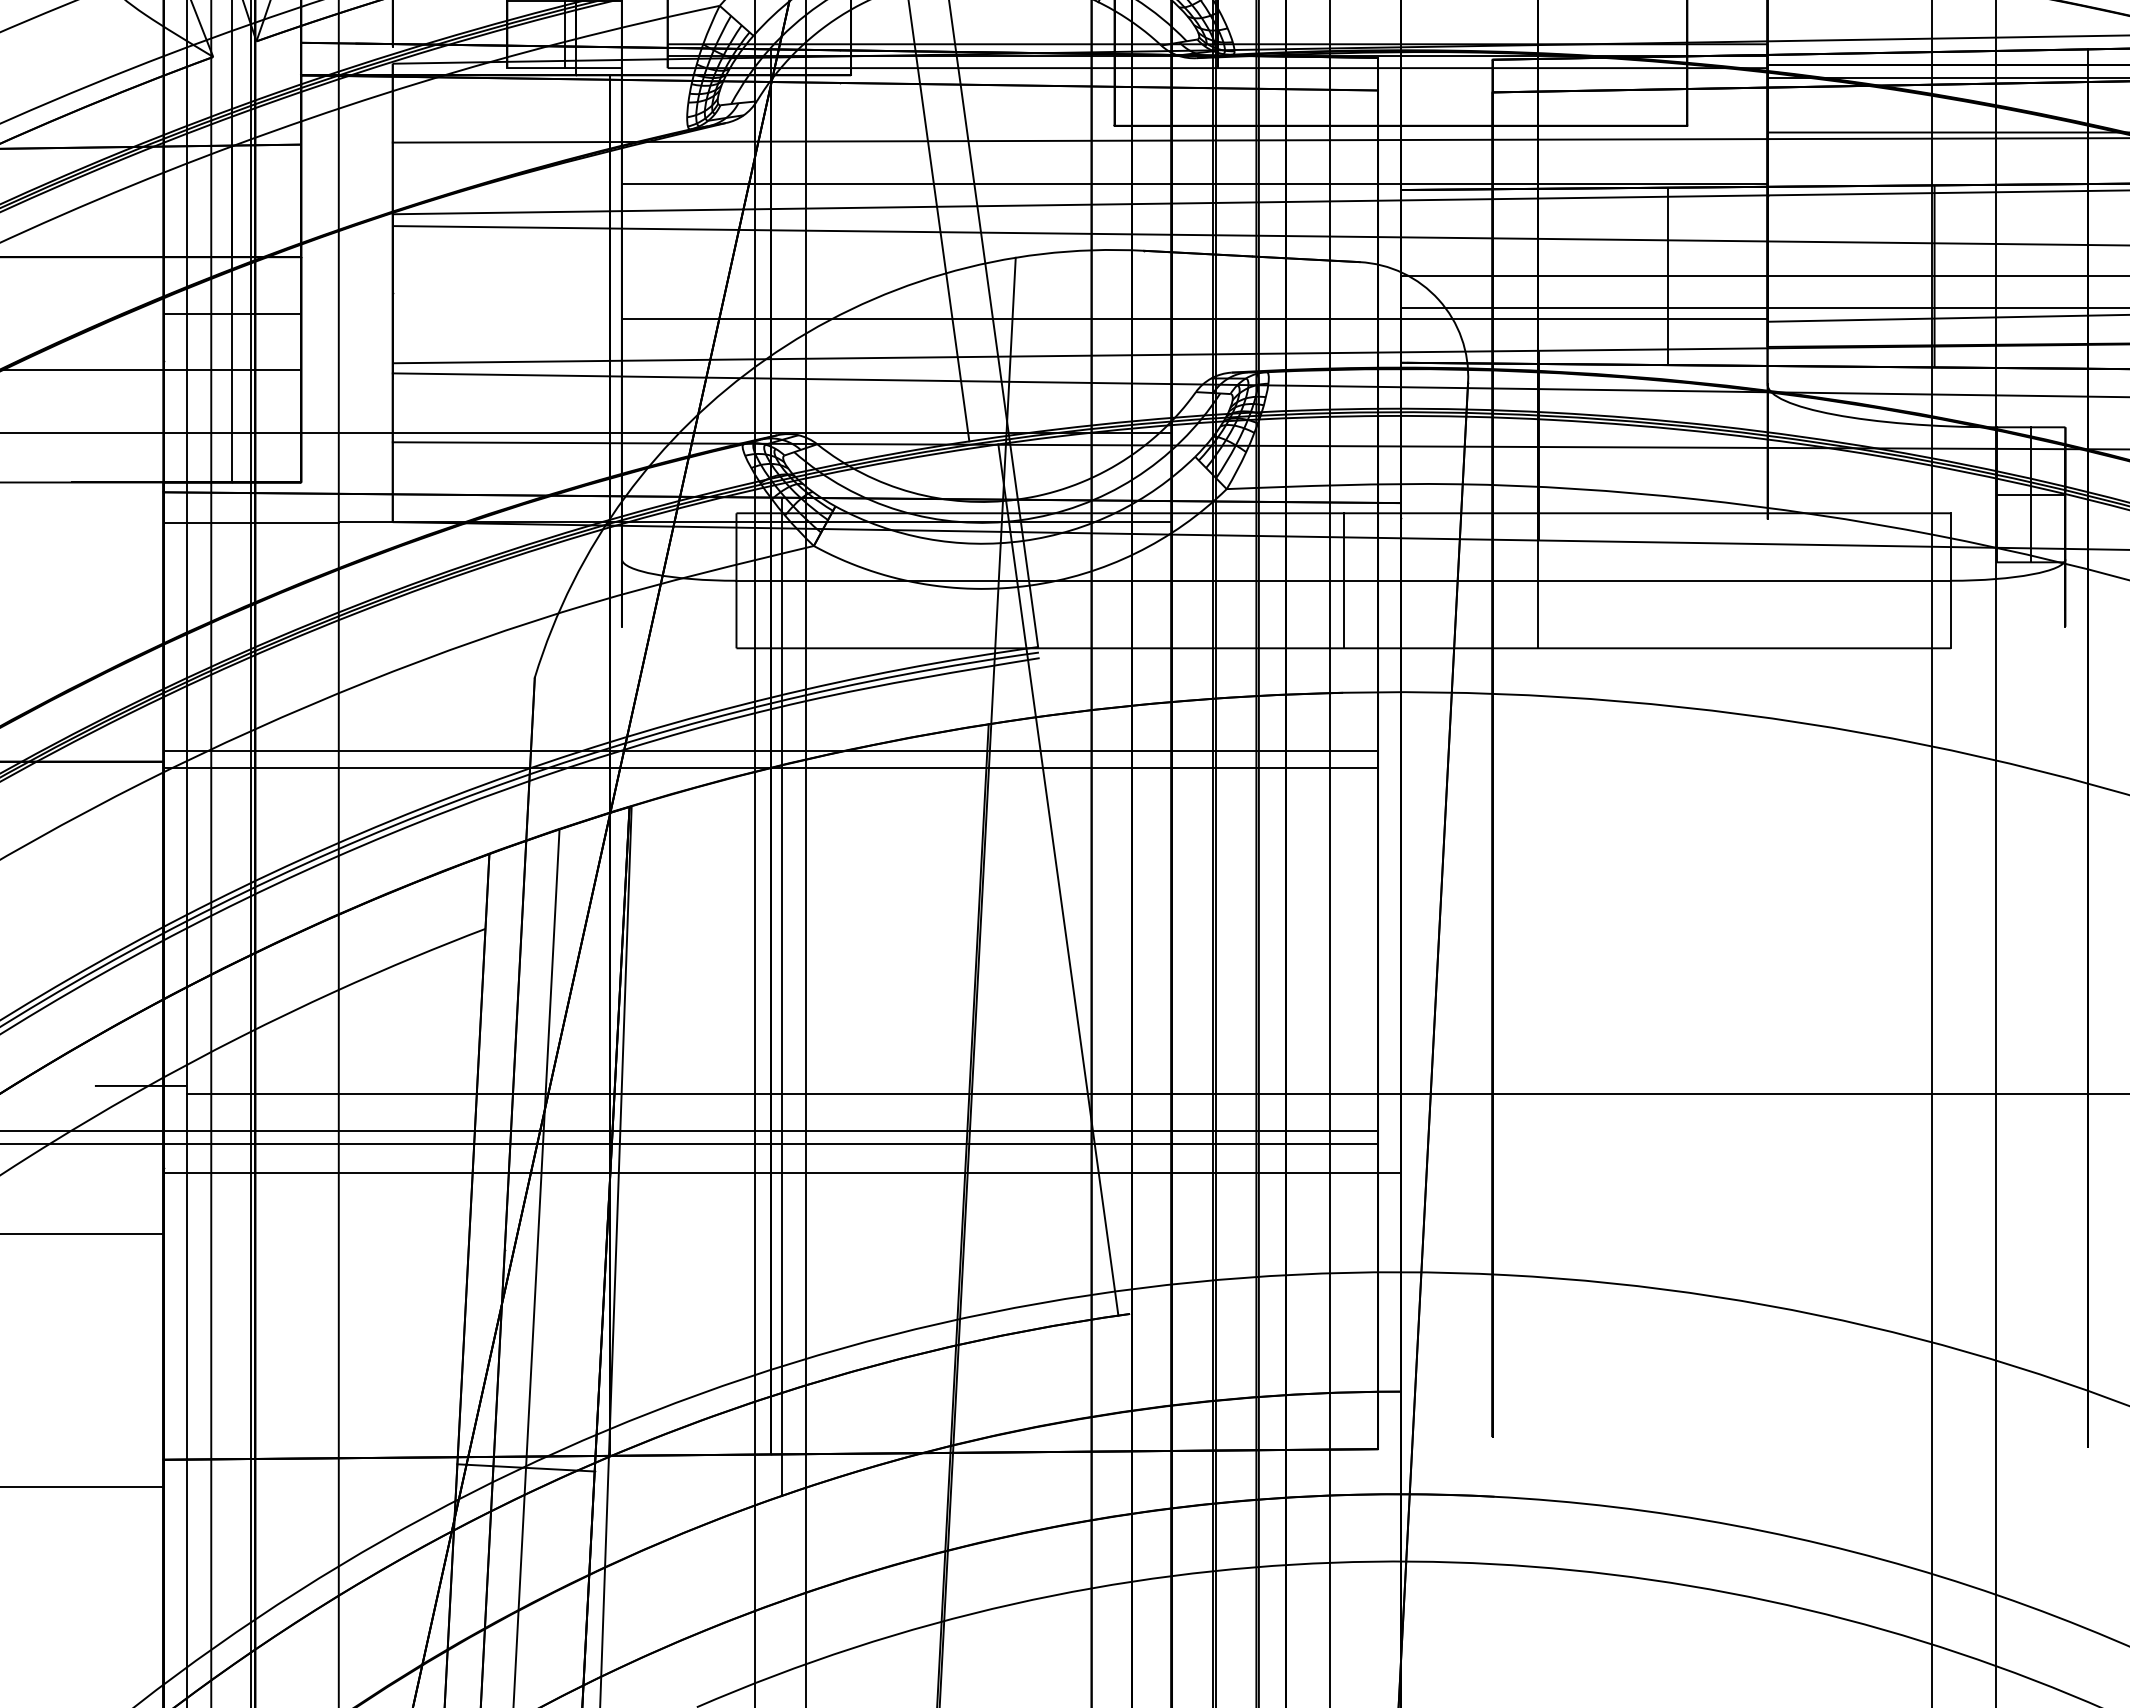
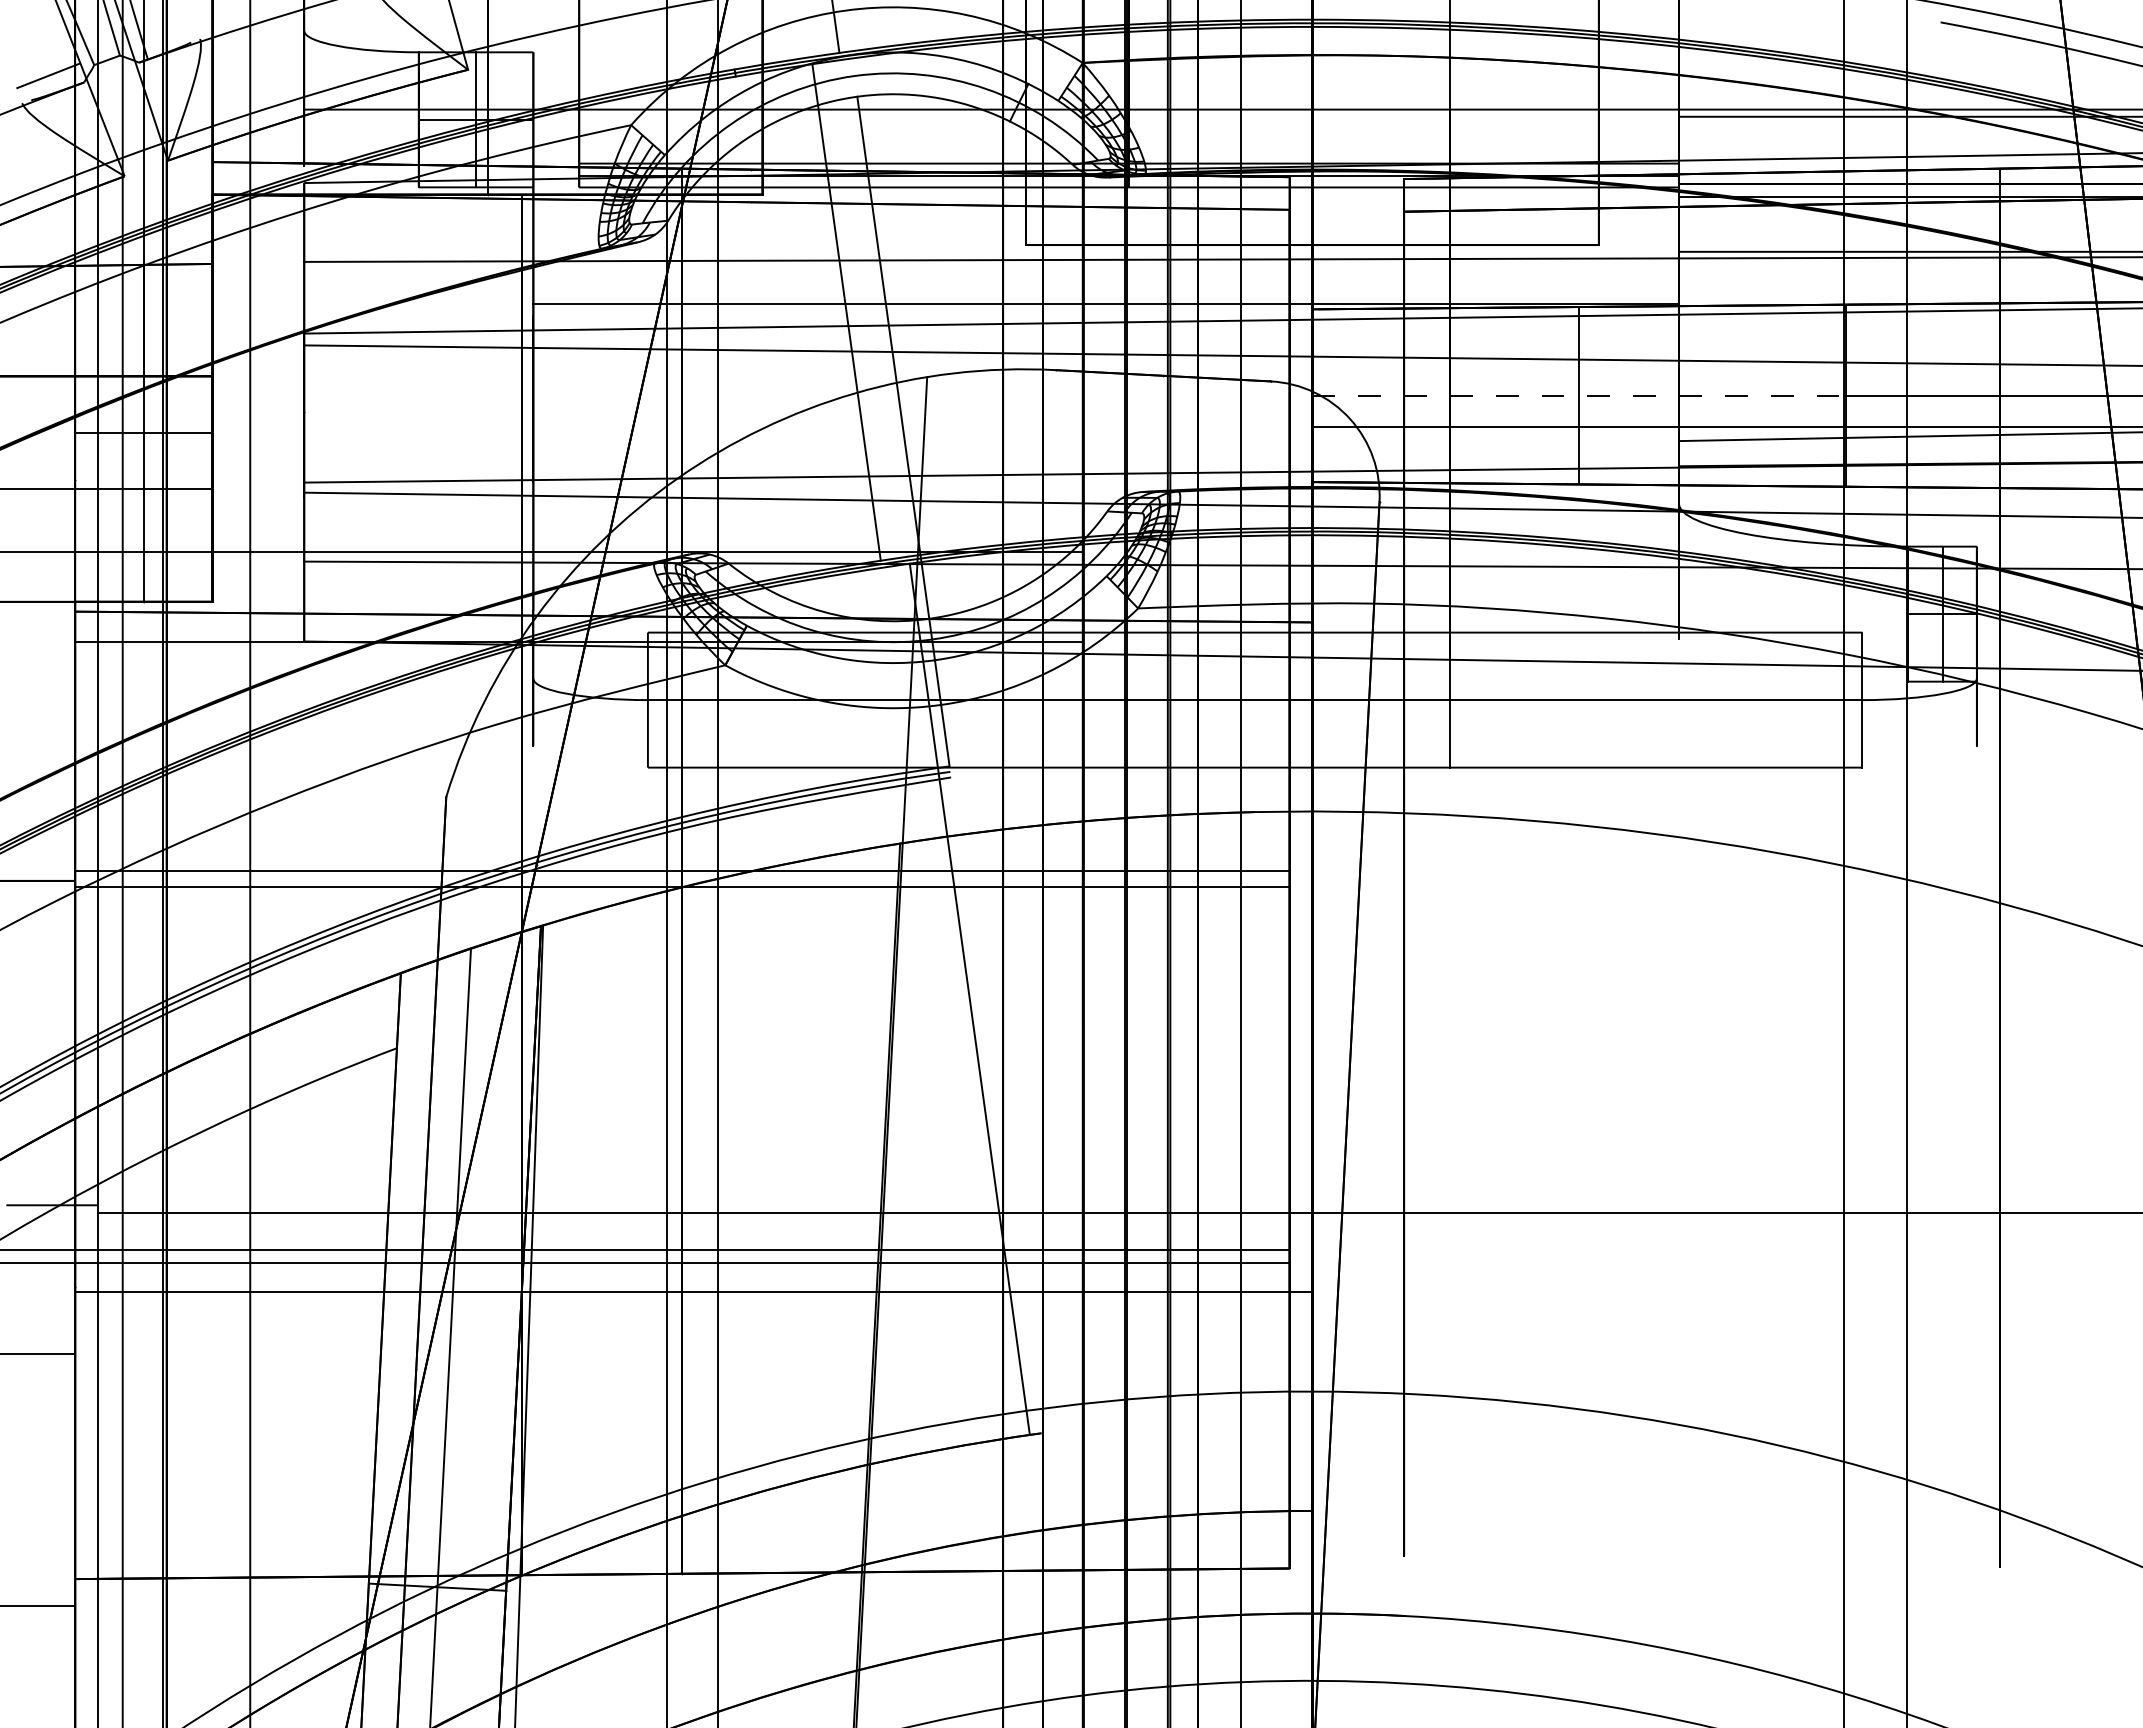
line: (1668, 276) -> (1579, 395), solid -> dashed
line: (1195, 319) -> (1106, 438), removed
line: (1344, 580) -> (1255, 699), removed
line: (782, 997) -> (693, 1116), removed

